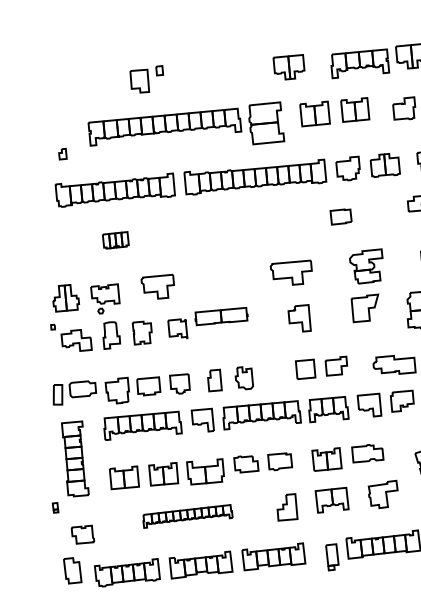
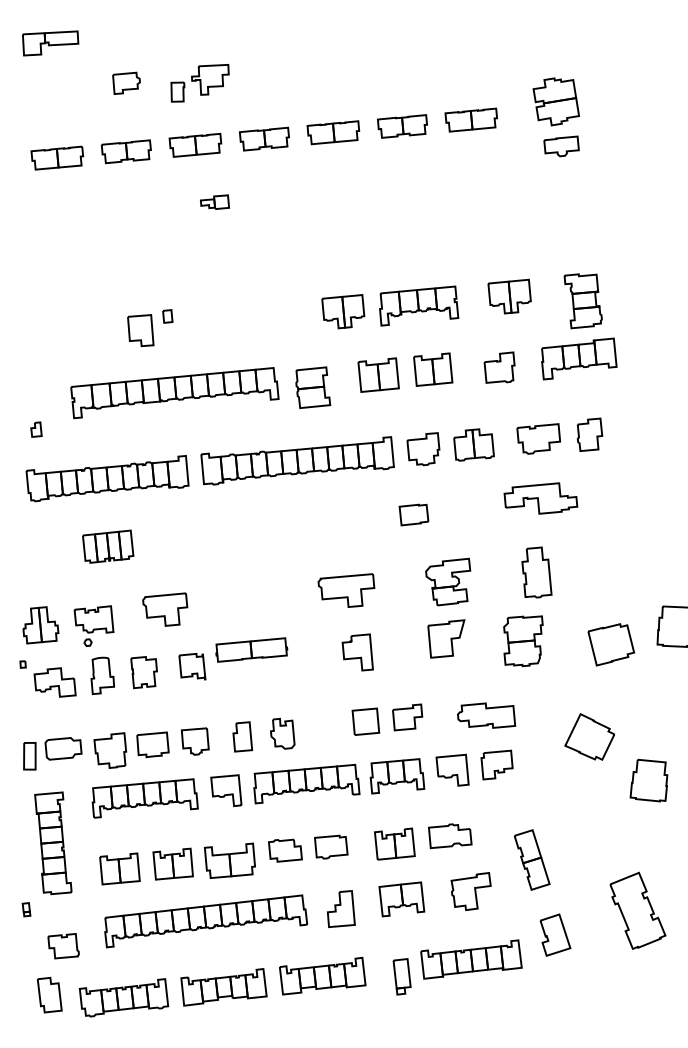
part: (360, 63) -> (419, 305), moved
part: (267, 123) -> (313, 387), size x0.71
part: (116, 240) -> (108, 546), size x1.43
part: (188, 516) -> (206, 921), size x1.67

